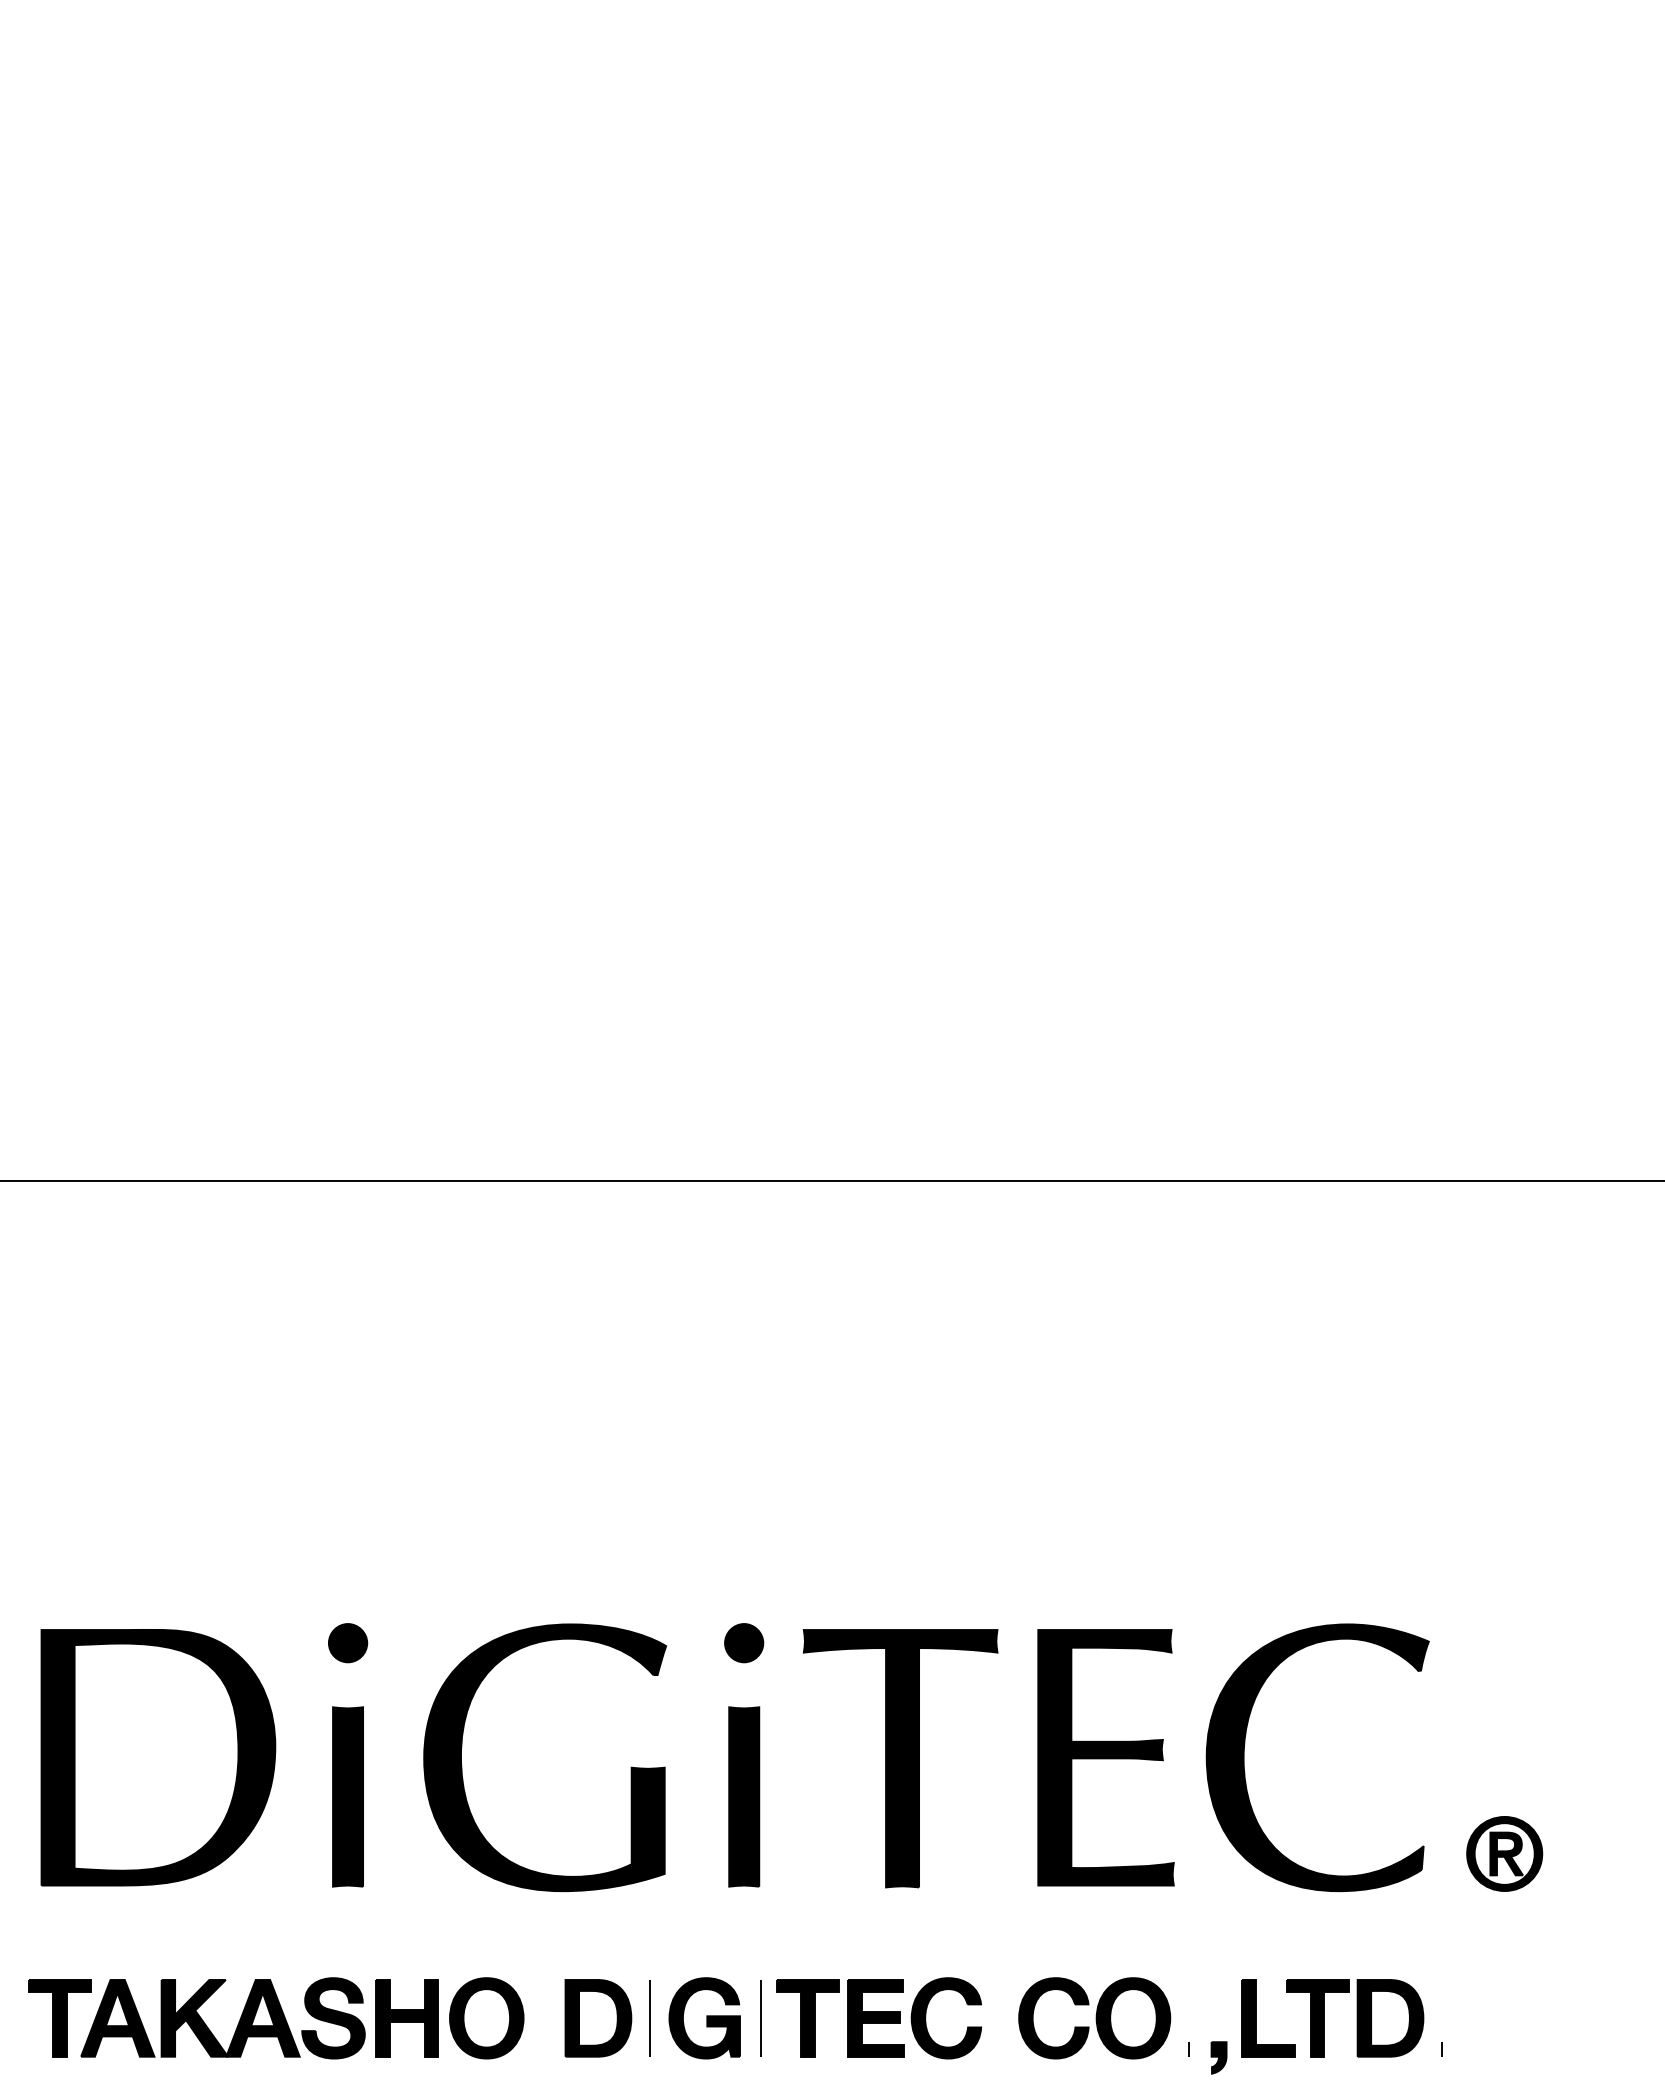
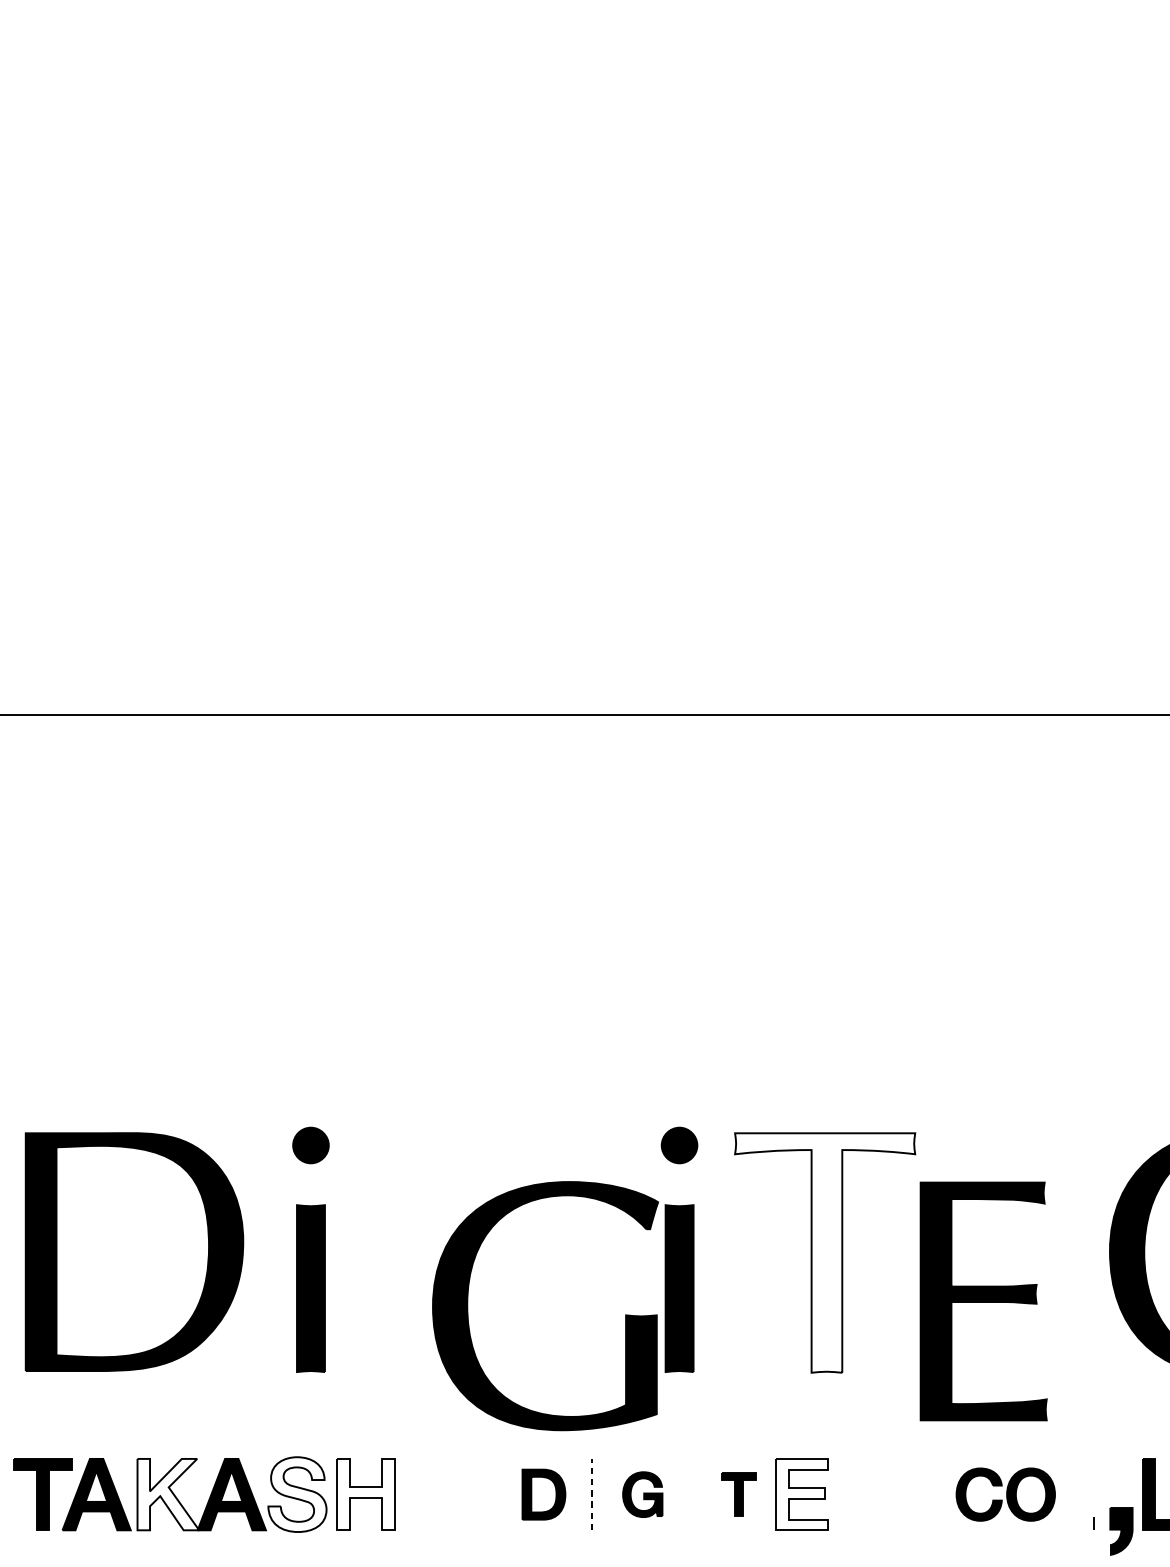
part: (1105, 1757) -> (983, 1301), moved
fill: (900, 1758) -> (825, 1252), removed
part: (462, 1765) -> (468, 1313), moved
line: (649, 2017) -> (591, 1493), solid -> dashed
fill: (194, 2018) -> (168, 1494), removed
fill: (333, 2018) -> (297, 1494), removed
fill: (406, 2018) -> (365, 1494), removed
part: (486, 2018) -> (439, 1494), removed
part: (598, 2018) -> (544, 1494), size x0.7
part: (704, 2018) -> (642, 1494), size x0.6
line: (760, 2018) -> (694, 1494), removed
part: (807, 2018) -> (738, 1494), size x0.6
fill: (876, 2018) -> (802, 1494), removed
part: (926, 2018) -> (849, 1494), removed
part: (1094, 2018) -> (1005, 1494), size x0.7
part: (1218, 2057) -> (1120, 1531), size x1.6

